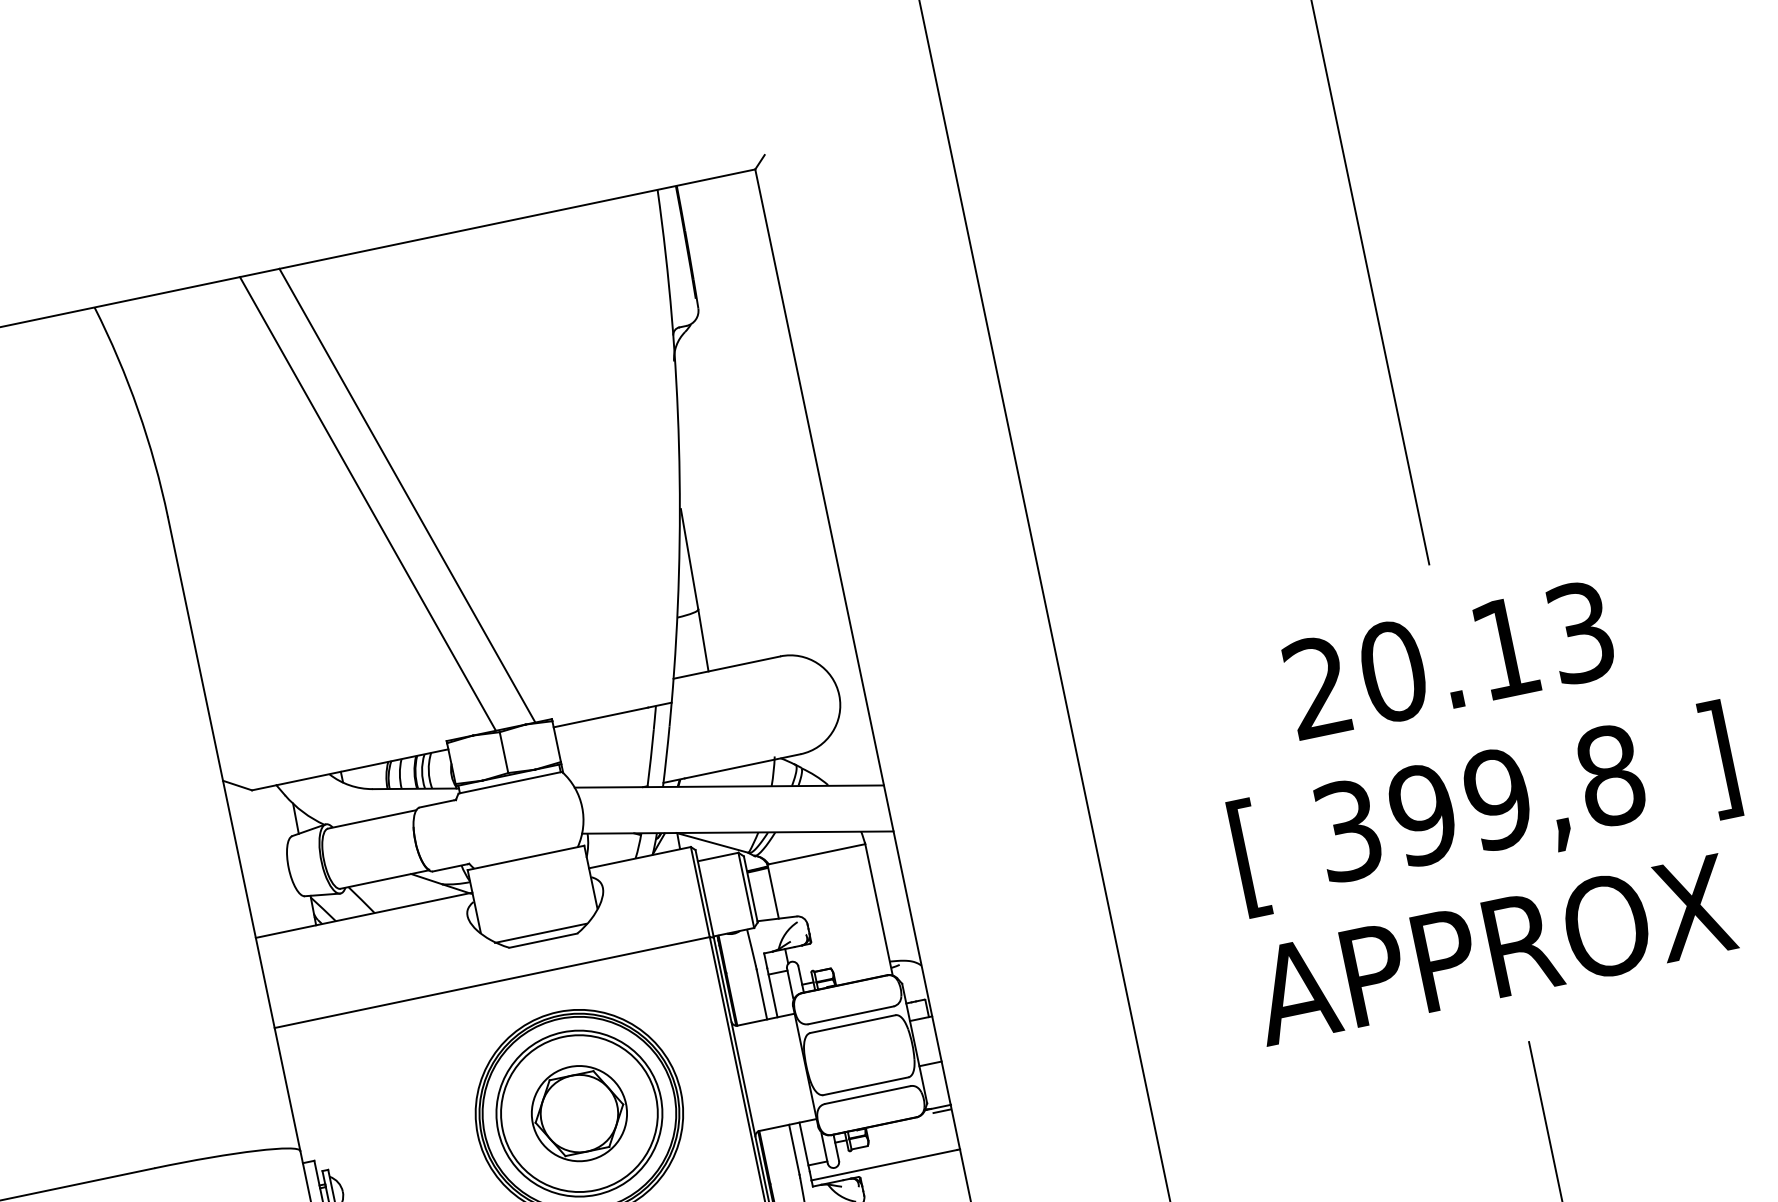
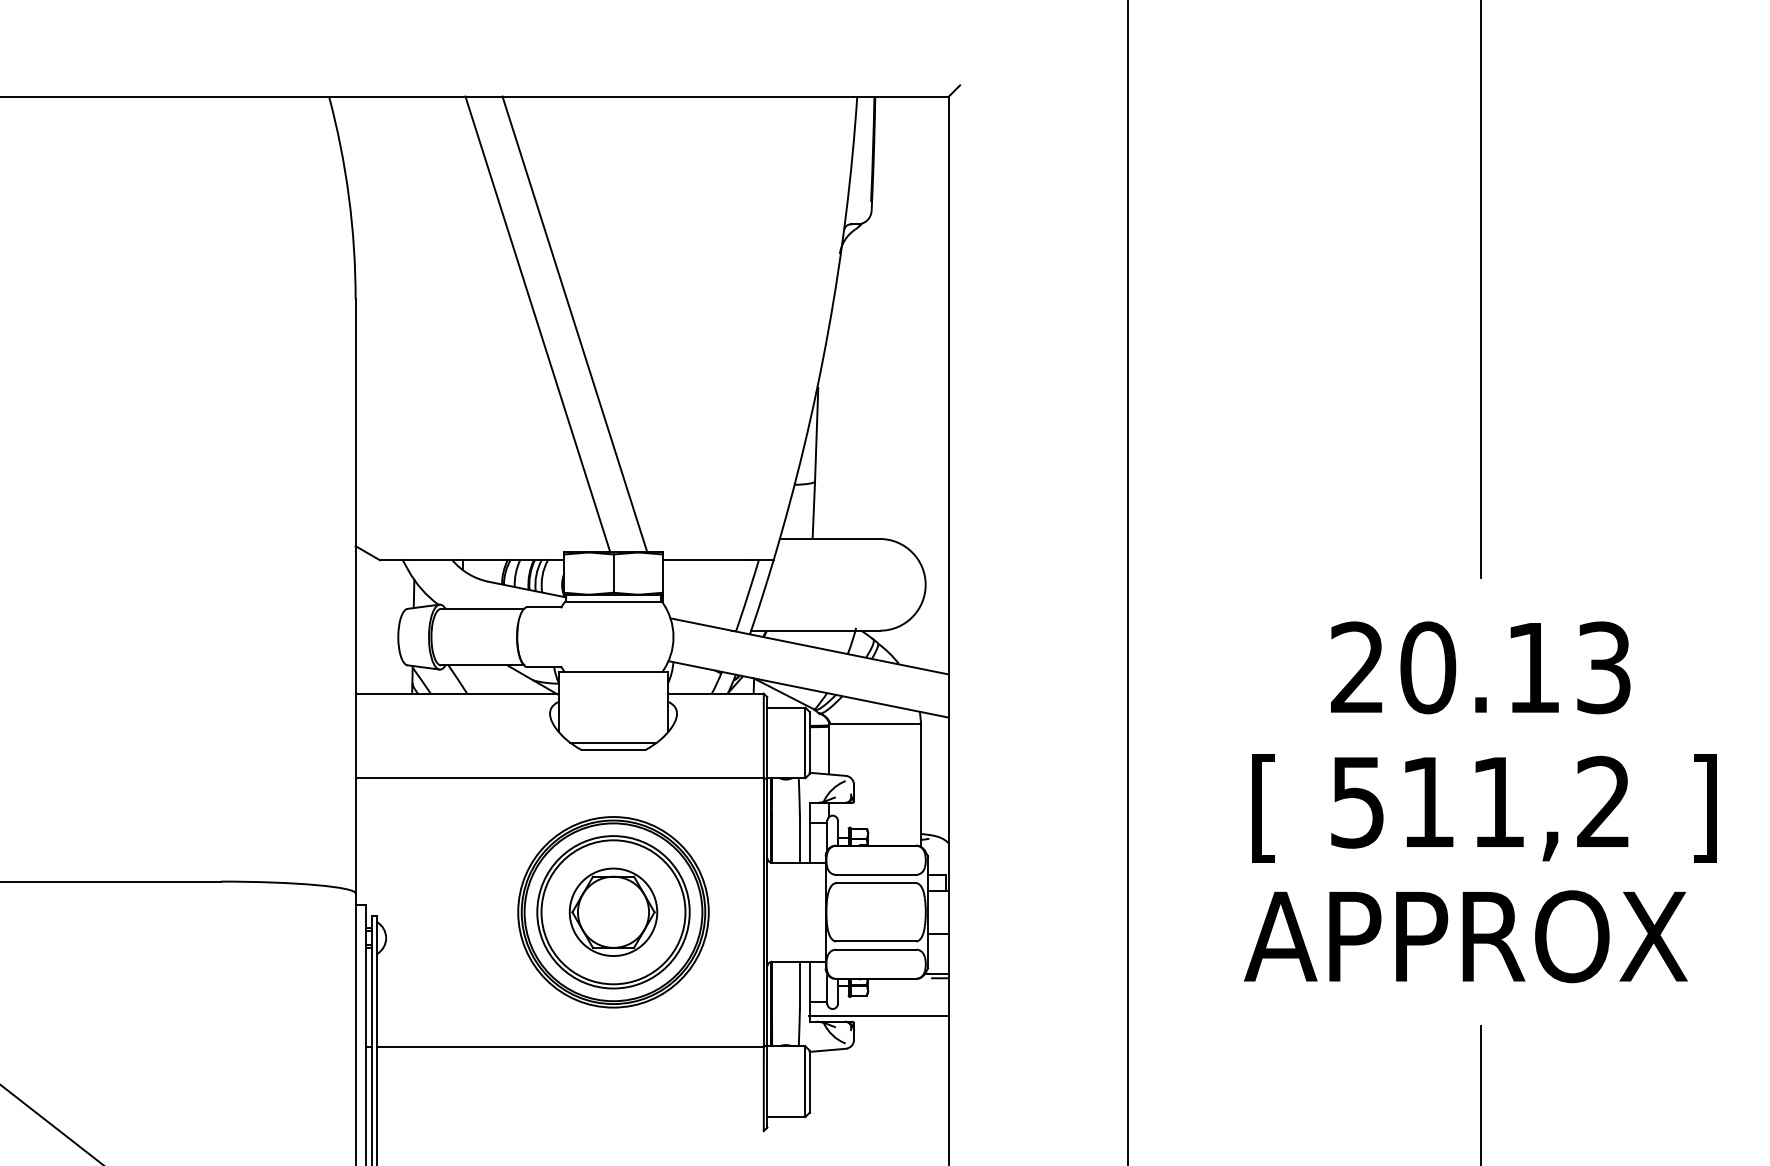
text: (1479, 802) -> (1481, 801), 399,8 -> 511,2

